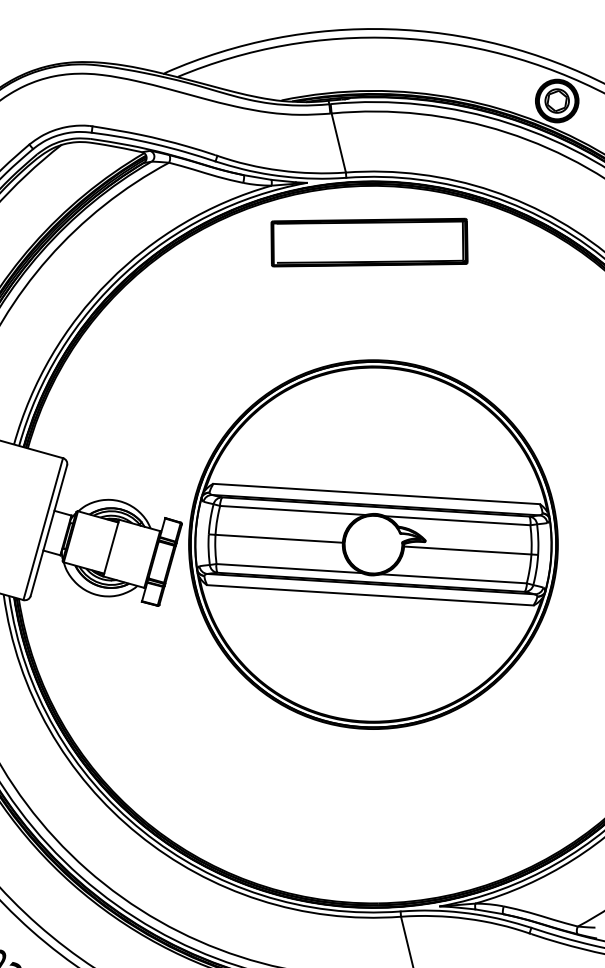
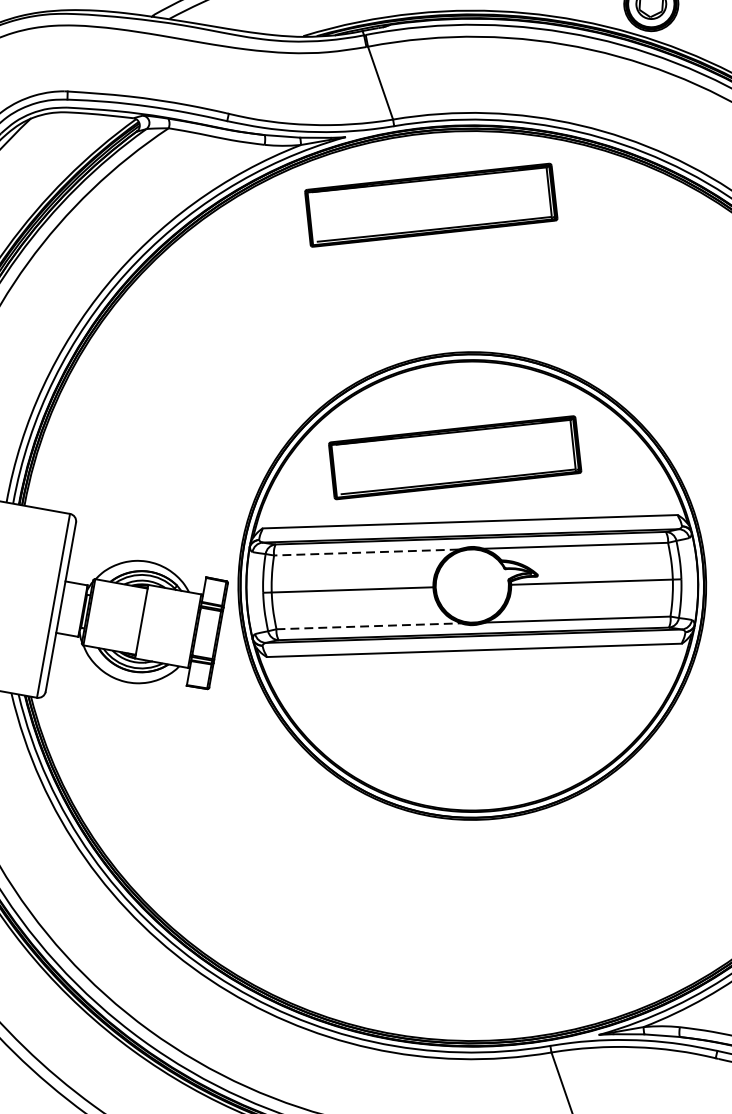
part: (369, 442) -> (455, 457), added
line: (292, 510) -> (365, 552), solid -> dashed
line: (289, 568) -> (369, 626), solid -> dashed

